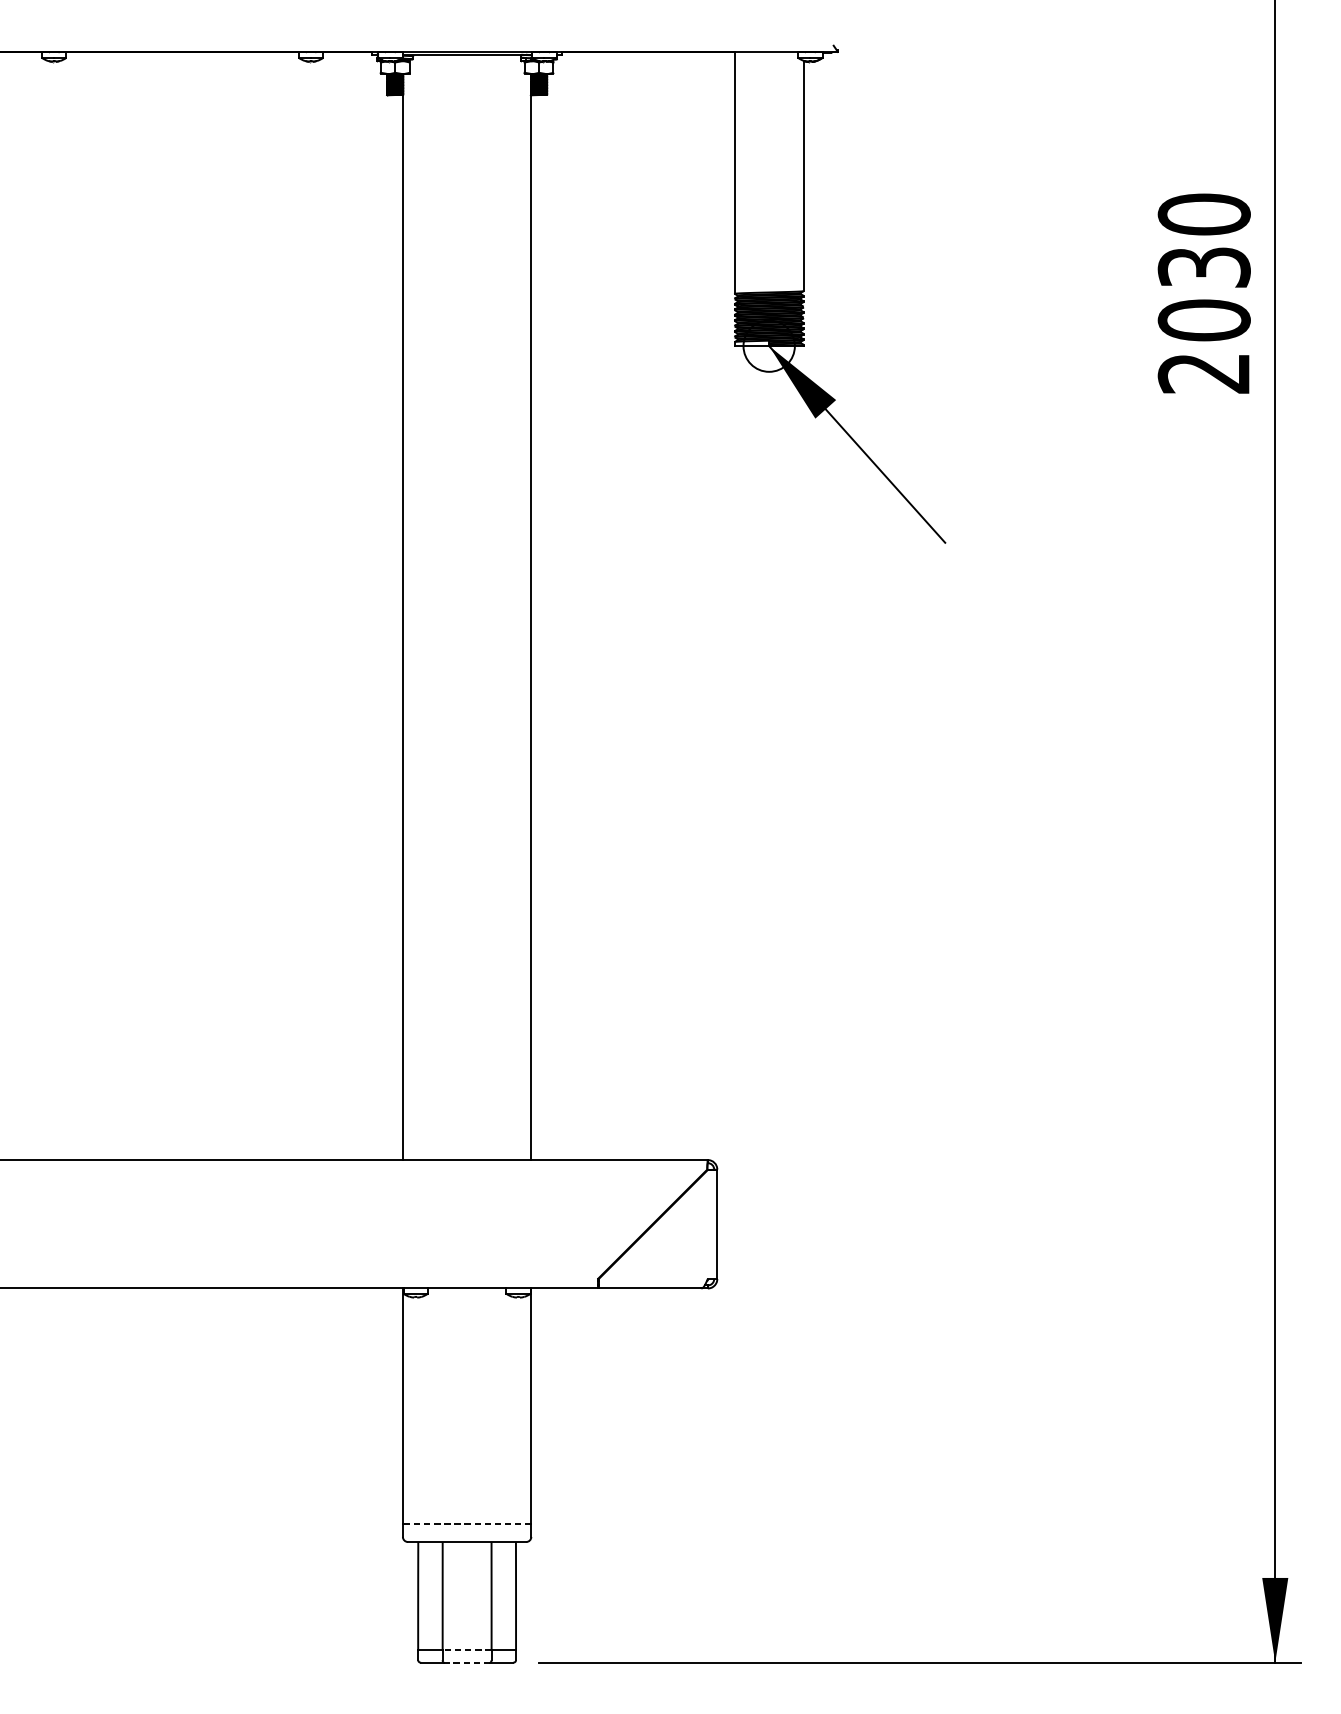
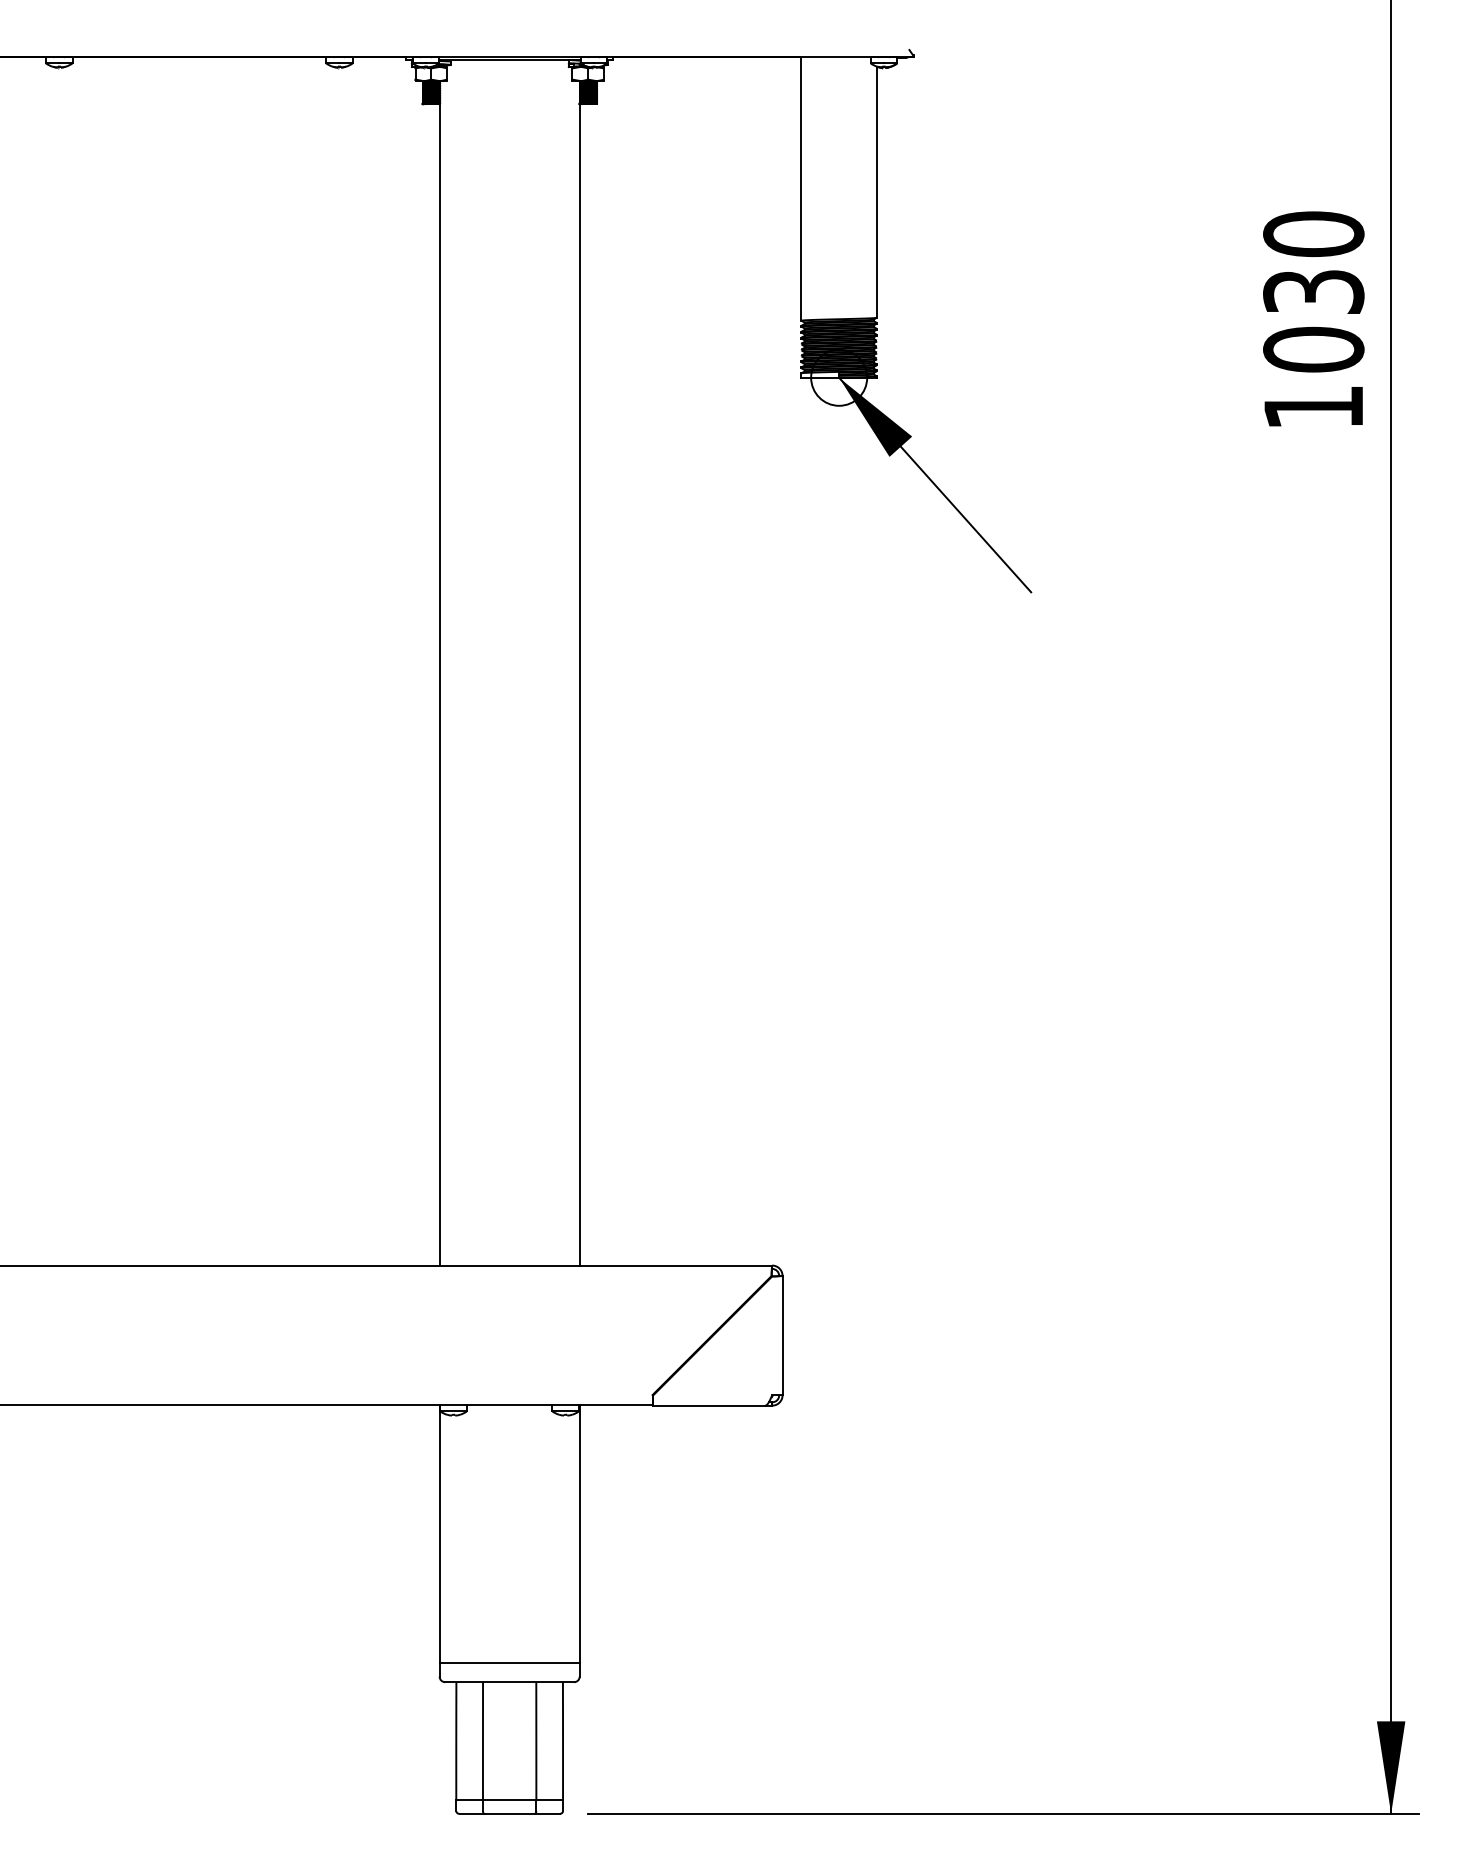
text: (1203, 374) -> (1312, 408), 2030 -> 1030
line: (466, 1523) -> (509, 1662), dashed -> solid
line: (466, 1649) -> (509, 1799), dashed -> solid
line: (466, 1662) -> (509, 1813), dashed -> solid

